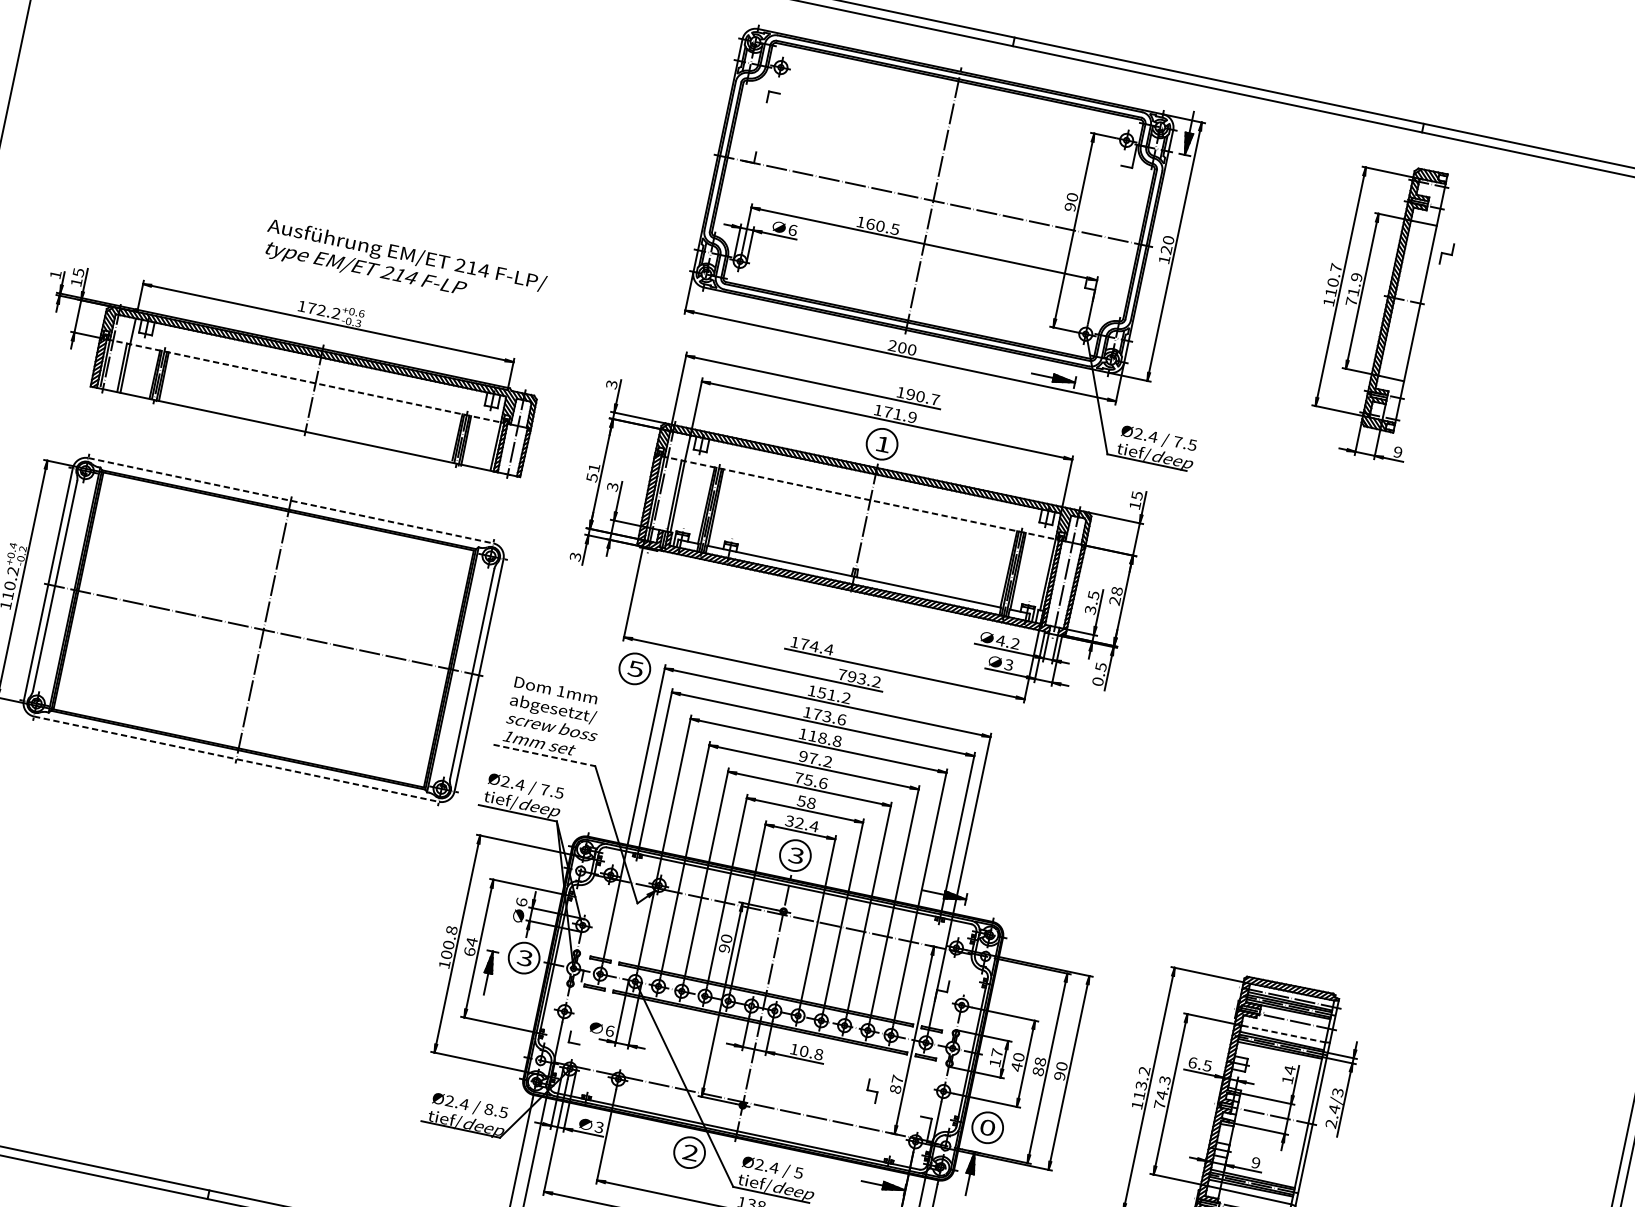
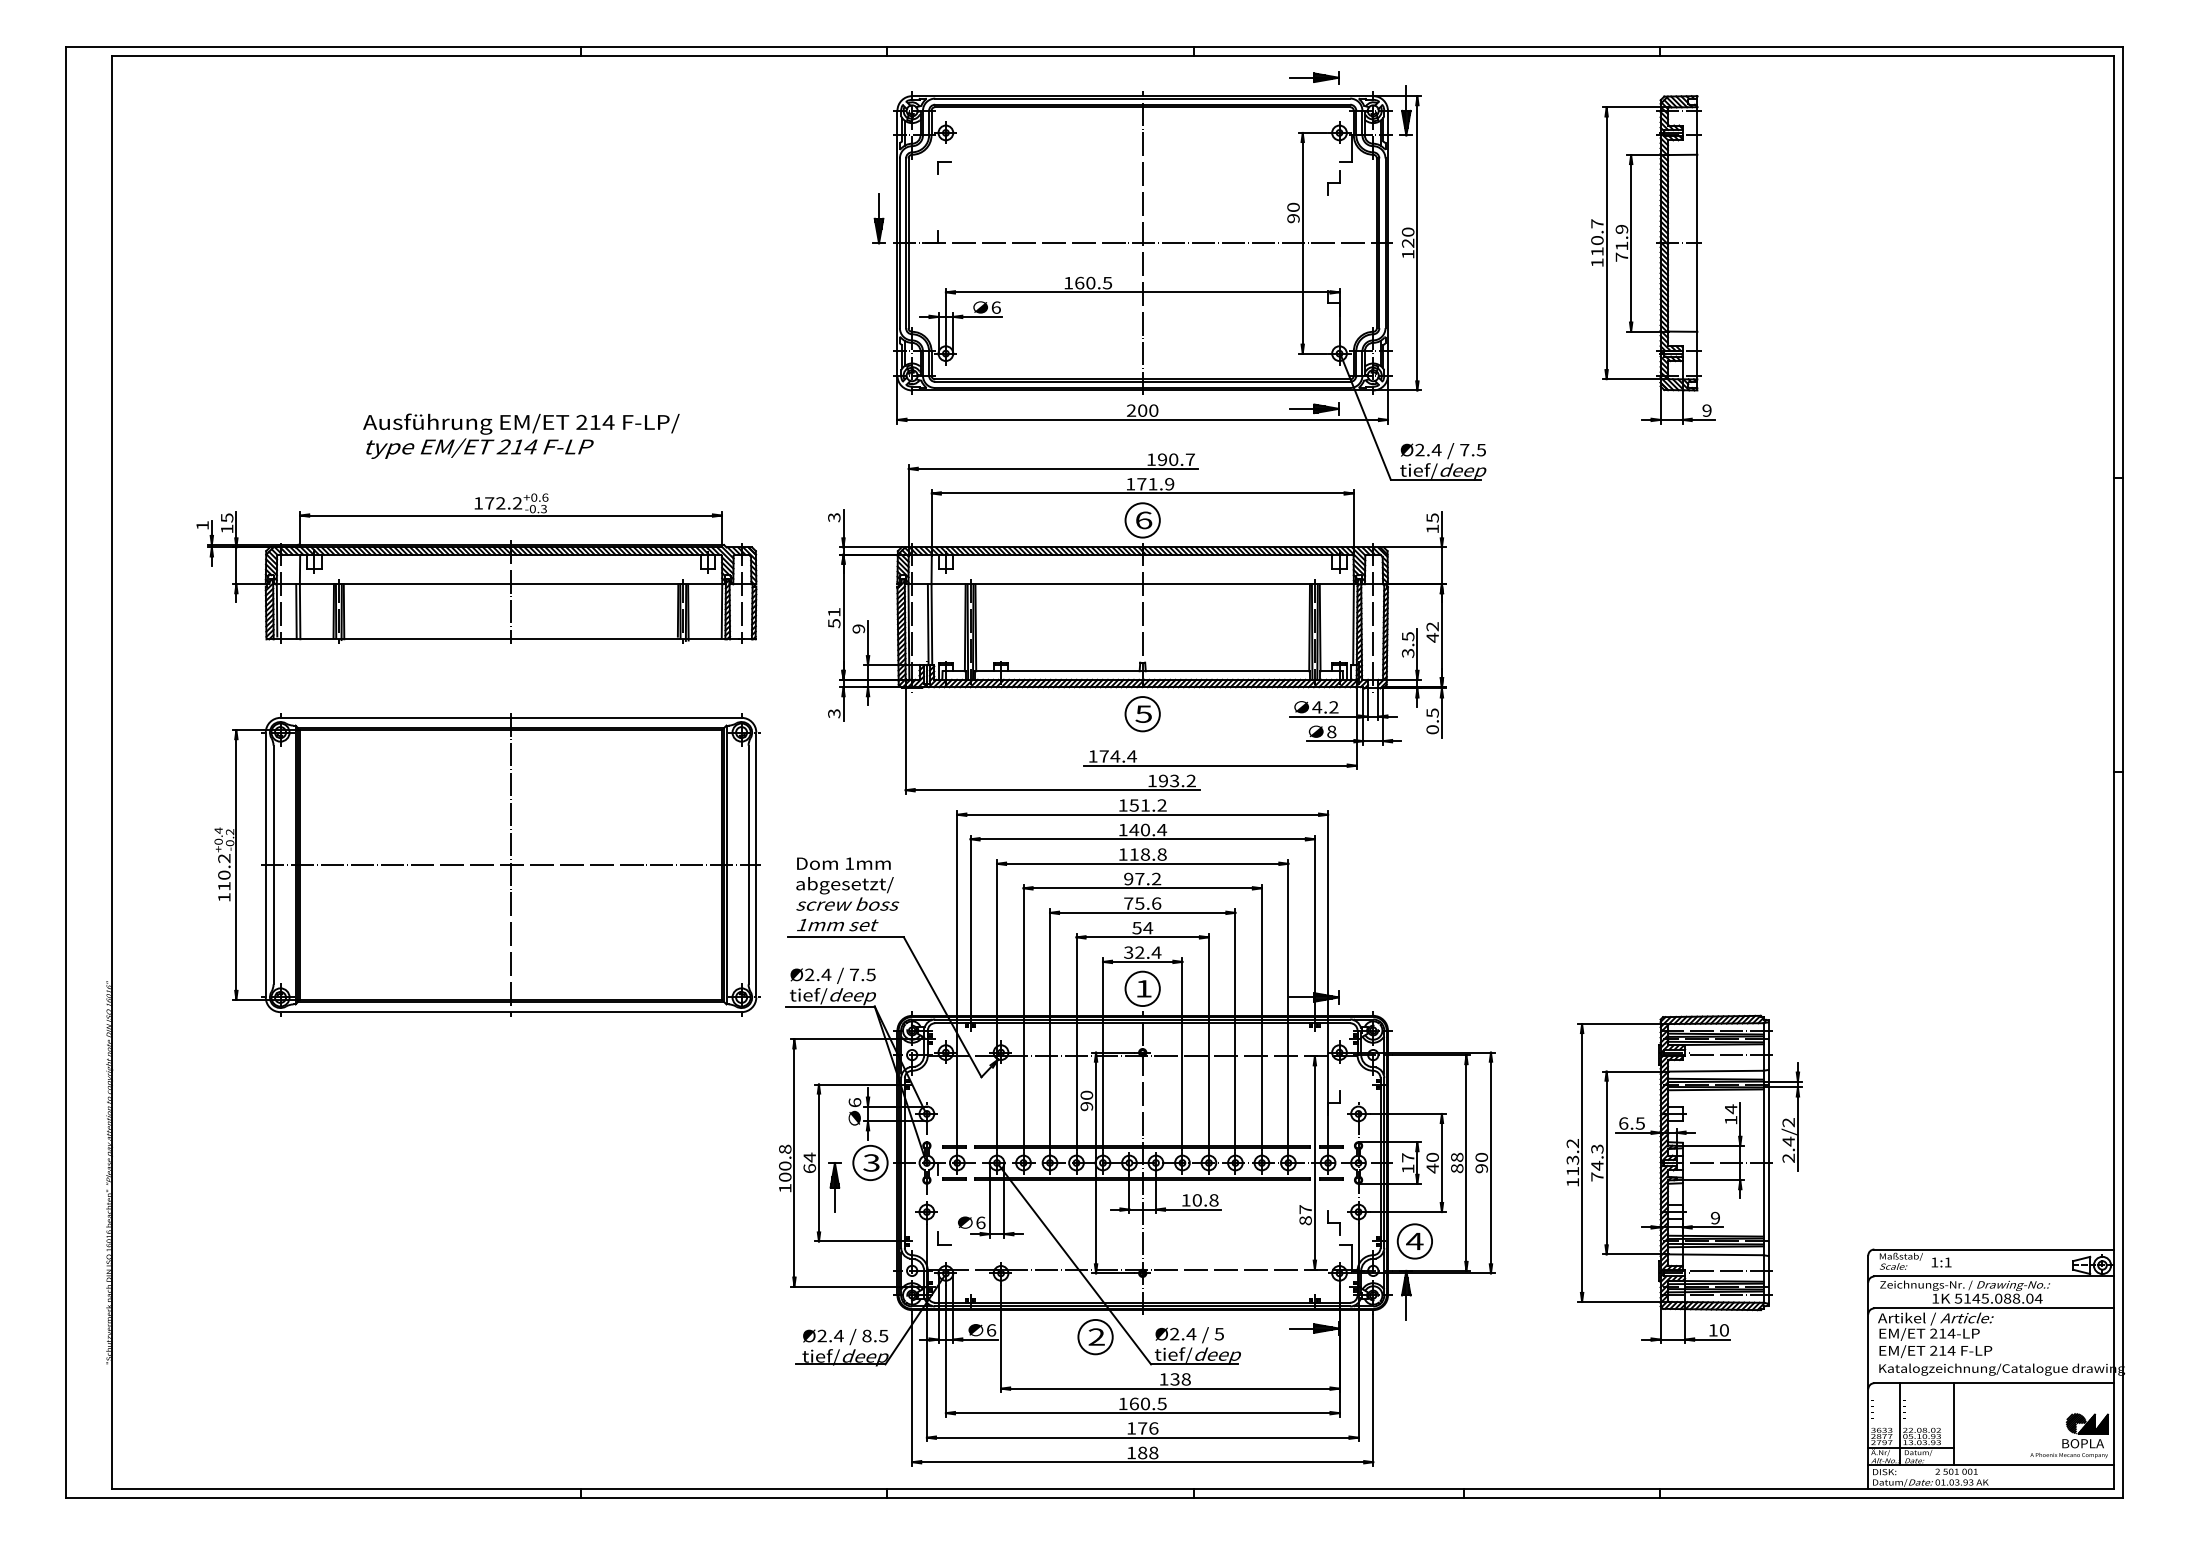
part: (1114, 87) -> (1314, 77), added
part: (705, 130) -> (878, 218), added
part: (1446, 253) -> (1333, 182), moved
text: (405, 265) -> (521, 435), moved
line: (306, 381) -> (500, 584), dashed -> solid
text: (883, 444) -> (1144, 520), 1 -> 6
text: (612, 486) -> (858, 628), 3 -> 9
line: (860, 498) -> (1131, 584), dashed -> solid
line: (291, 500) -> (511, 717), dashed -> solid
text: (1115, 596) -> (1432, 632), 28 -> 42
text: (1008, 664) -> (1331, 731), 3 -> 8
part: (634, 669) -> (1142, 714), moved
text: (841, 674) -> (1151, 780), 793.2 -> 193.2
text: (830, 716) -> (1148, 829), 173.6 -> 140.4
line: (544, 755) -> (846, 937), dashed -> solid
line: (236, 759) -> (511, 1012), dashed -> solid
text: (811, 802) -> (1148, 927), 58 -> 54
text: (796, 855) -> (1143, 988), 3 -> 1
line: (1283, 1034) -> (1716, 1071), dashed -> solid
part: (872, 1090) -> (1333, 1222), moved
text: (1337, 1092) -> (1788, 1122), 2.4/3 -> 2.4/2
text: (599, 1127) -> (991, 1330), 3 -> 6
text: (987, 1127) -> (1414, 1241), 0 -> 4

